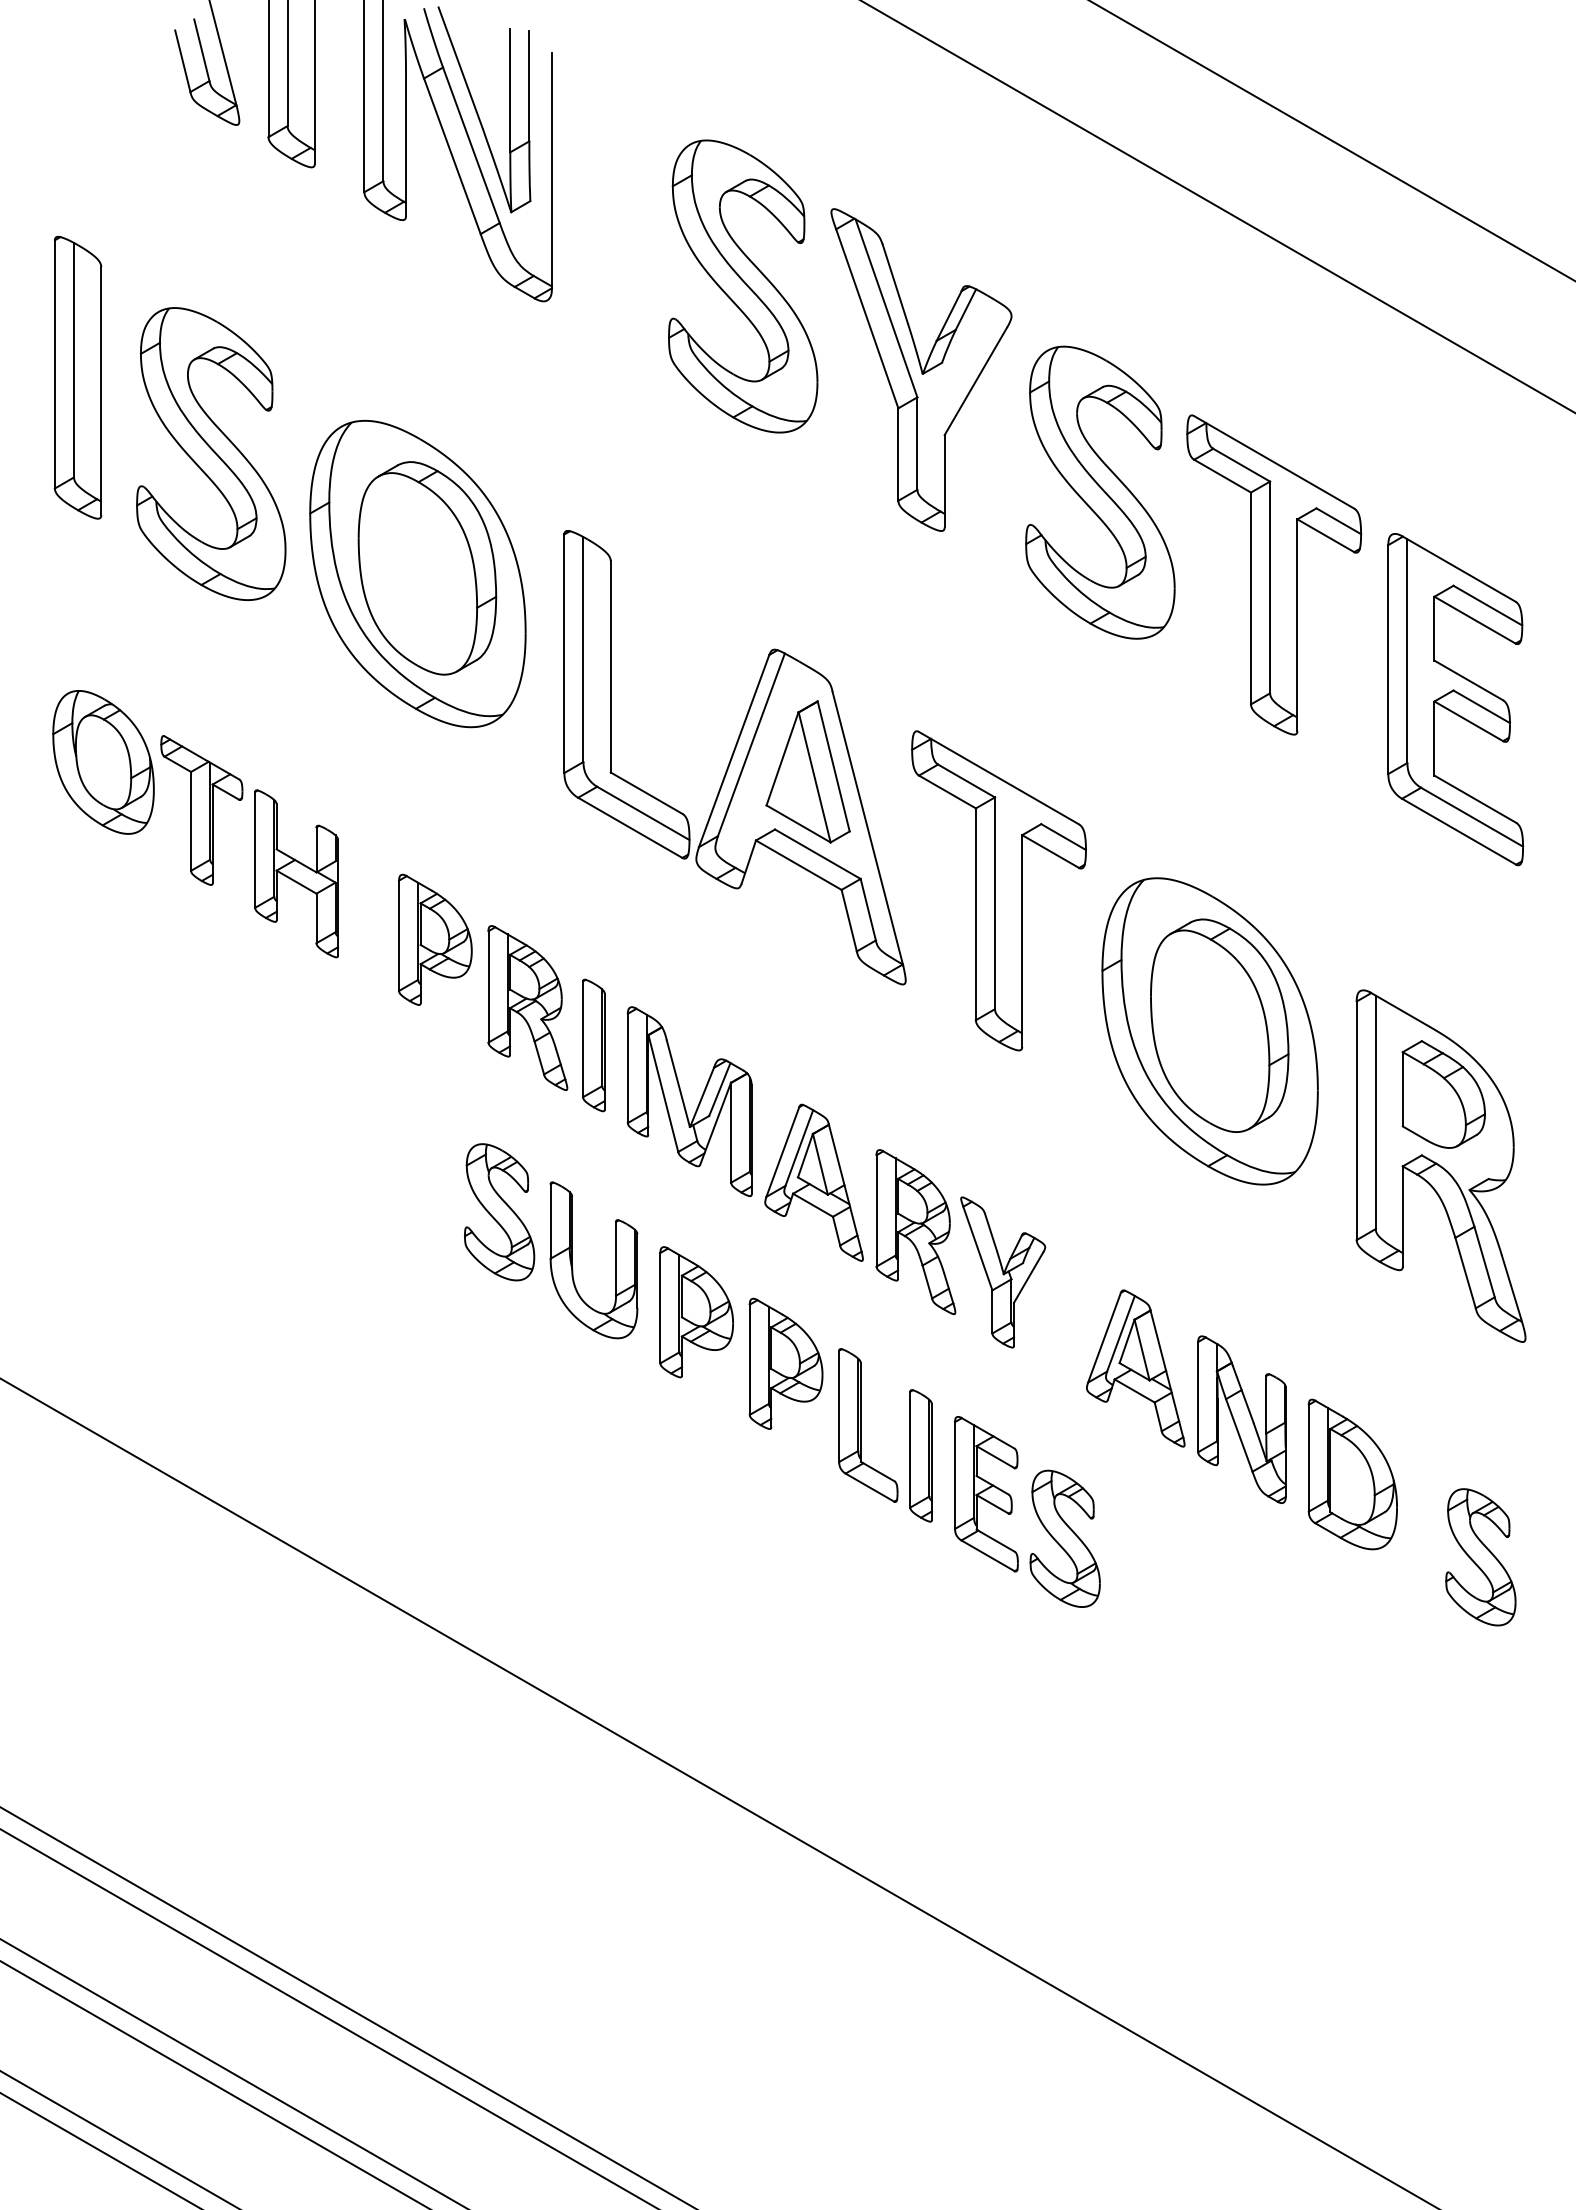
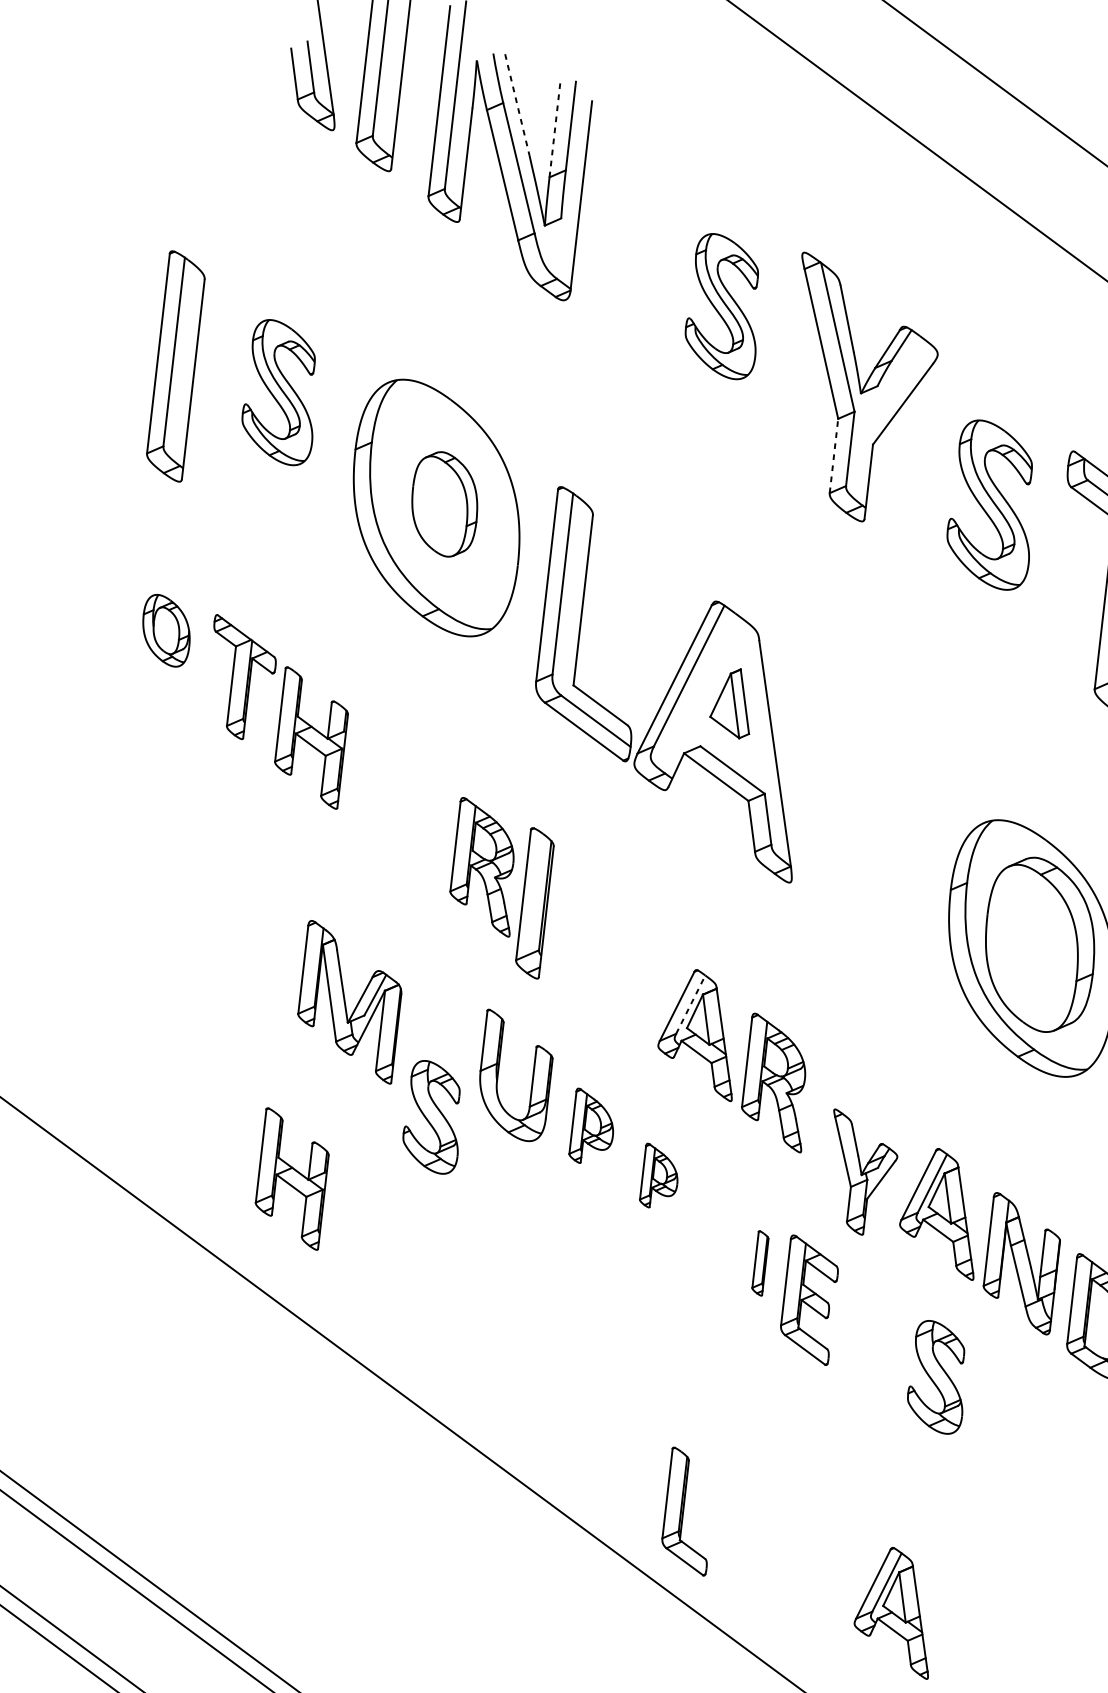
line: (460, 68) -> (517, 105), solid -> dashed
line: (510, 90) -> (555, 127), solid -> dashed
part: (743, 286) -> (724, 306), size x0.6
part: (77, 377) -> (175, 366), moved
part: (211, 453) -> (281, 392), size x0.6
line: (898, 454) -> (834, 455), solid -> dashed
part: (1100, 492) -> (993, 505), size x0.7
part: (427, 568) -> (444, 504), size x0.6
part: (103, 762) -> (166, 630), size x0.6
part: (807, 771) -> (731, 702), size x0.6
part: (998, 890) -> (874, 815), removed
part: (435, 939) -> (417, 803), removed
part: (593, 1045) -> (534, 903), size x1.4
part: (689, 1101) -> (349, 1002), moved
line: (799, 1147) -> (690, 1004), solid -> dashed
part: (499, 1212) -> (433, 1117), moved
part: (1003, 1272) -> (861, 1173), moved
part: (696, 1312) -> (593, 1127), size x0.7
part: (785, 1363) -> (659, 1176), size x0.6
part: (334, 1417) -> (292, 1178), added
part: (861, 1425) -> (683, 1511), moved
part: (920, 1455) -> (760, 1263), size x0.6
part: (1064, 1538) -> (937, 1377), moved
part: (1135, 1864) -> (895, 1611), added

